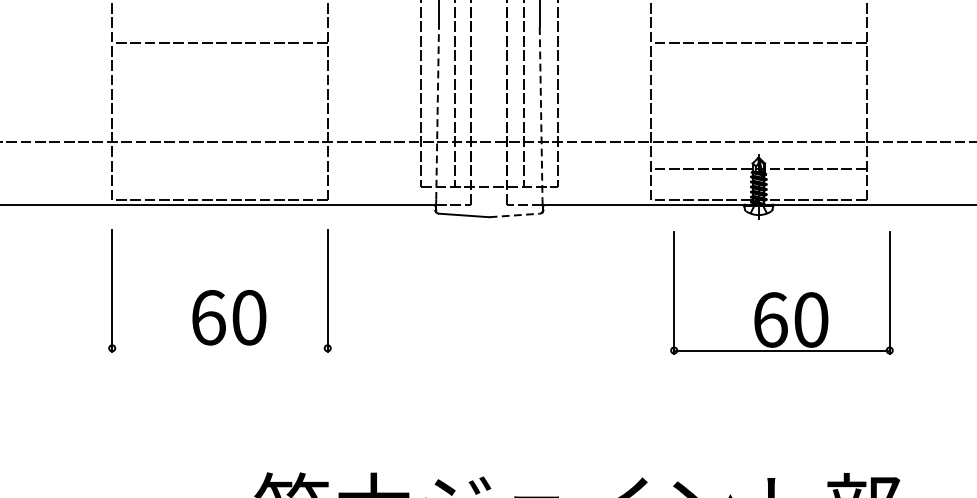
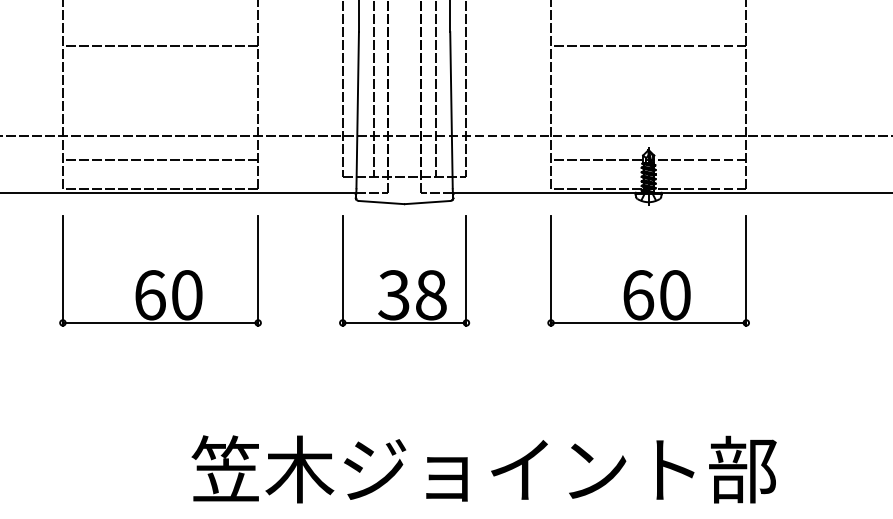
line: (437, 112) -> (357, 109), dashed -> solid
line: (541, 113) -> (451, 110), dashed -> solid
line: (219, 169) -> (160, 160), added
line: (514, 215) -> (427, 202), dashed -> solid
part: (489, 290) -> (404, 270), added
part: (781, 292) -> (648, 270), moved
line: (219, 347) -> (160, 322), added

